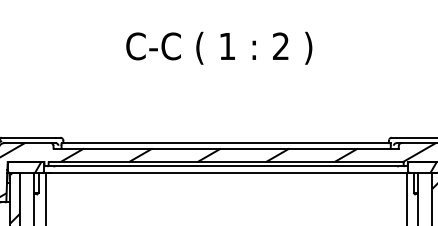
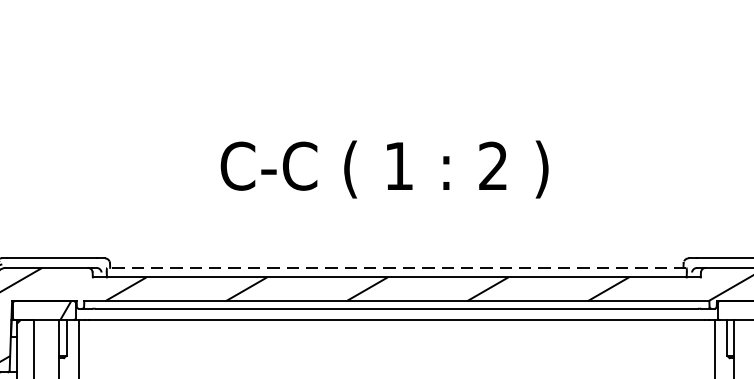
text: (219, 47) -> (385, 168), moved
line: (225, 143) -> (395, 268), solid -> dashed

